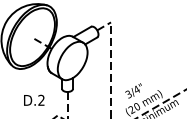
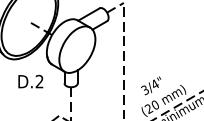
text: (34, 99) -> (31, 80), moved

